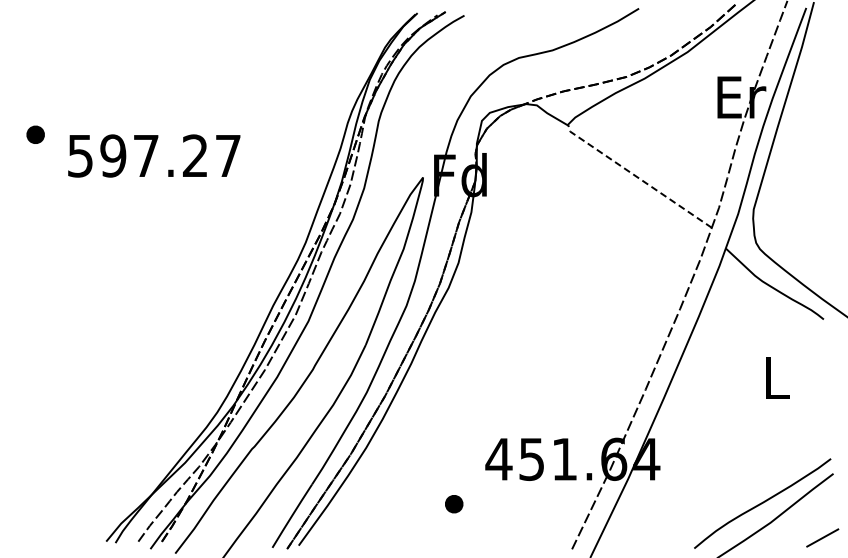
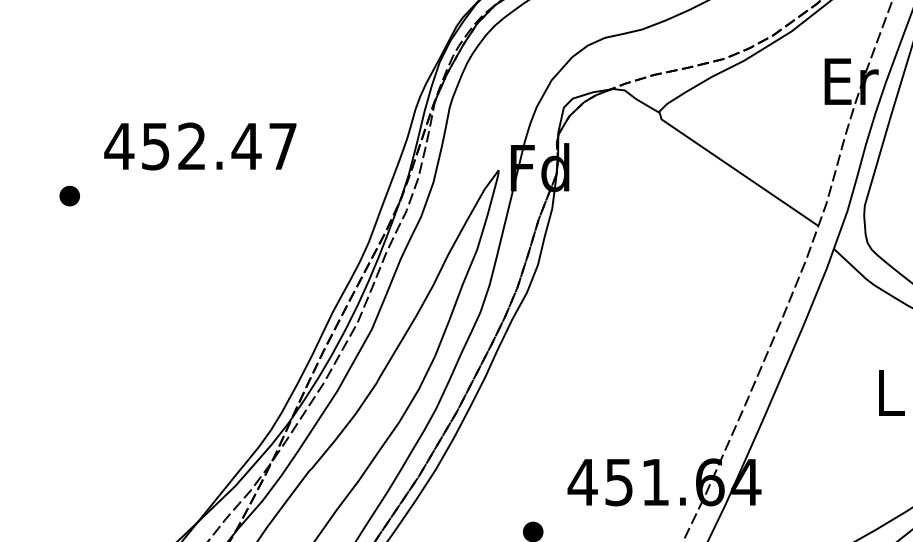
part: (35, 134) -> (69, 195), moved
text: (137, 155) -> (182, 145), 597.27 -> 452.47
line: (637, 177) -> (736, 170), dashed -> solid

